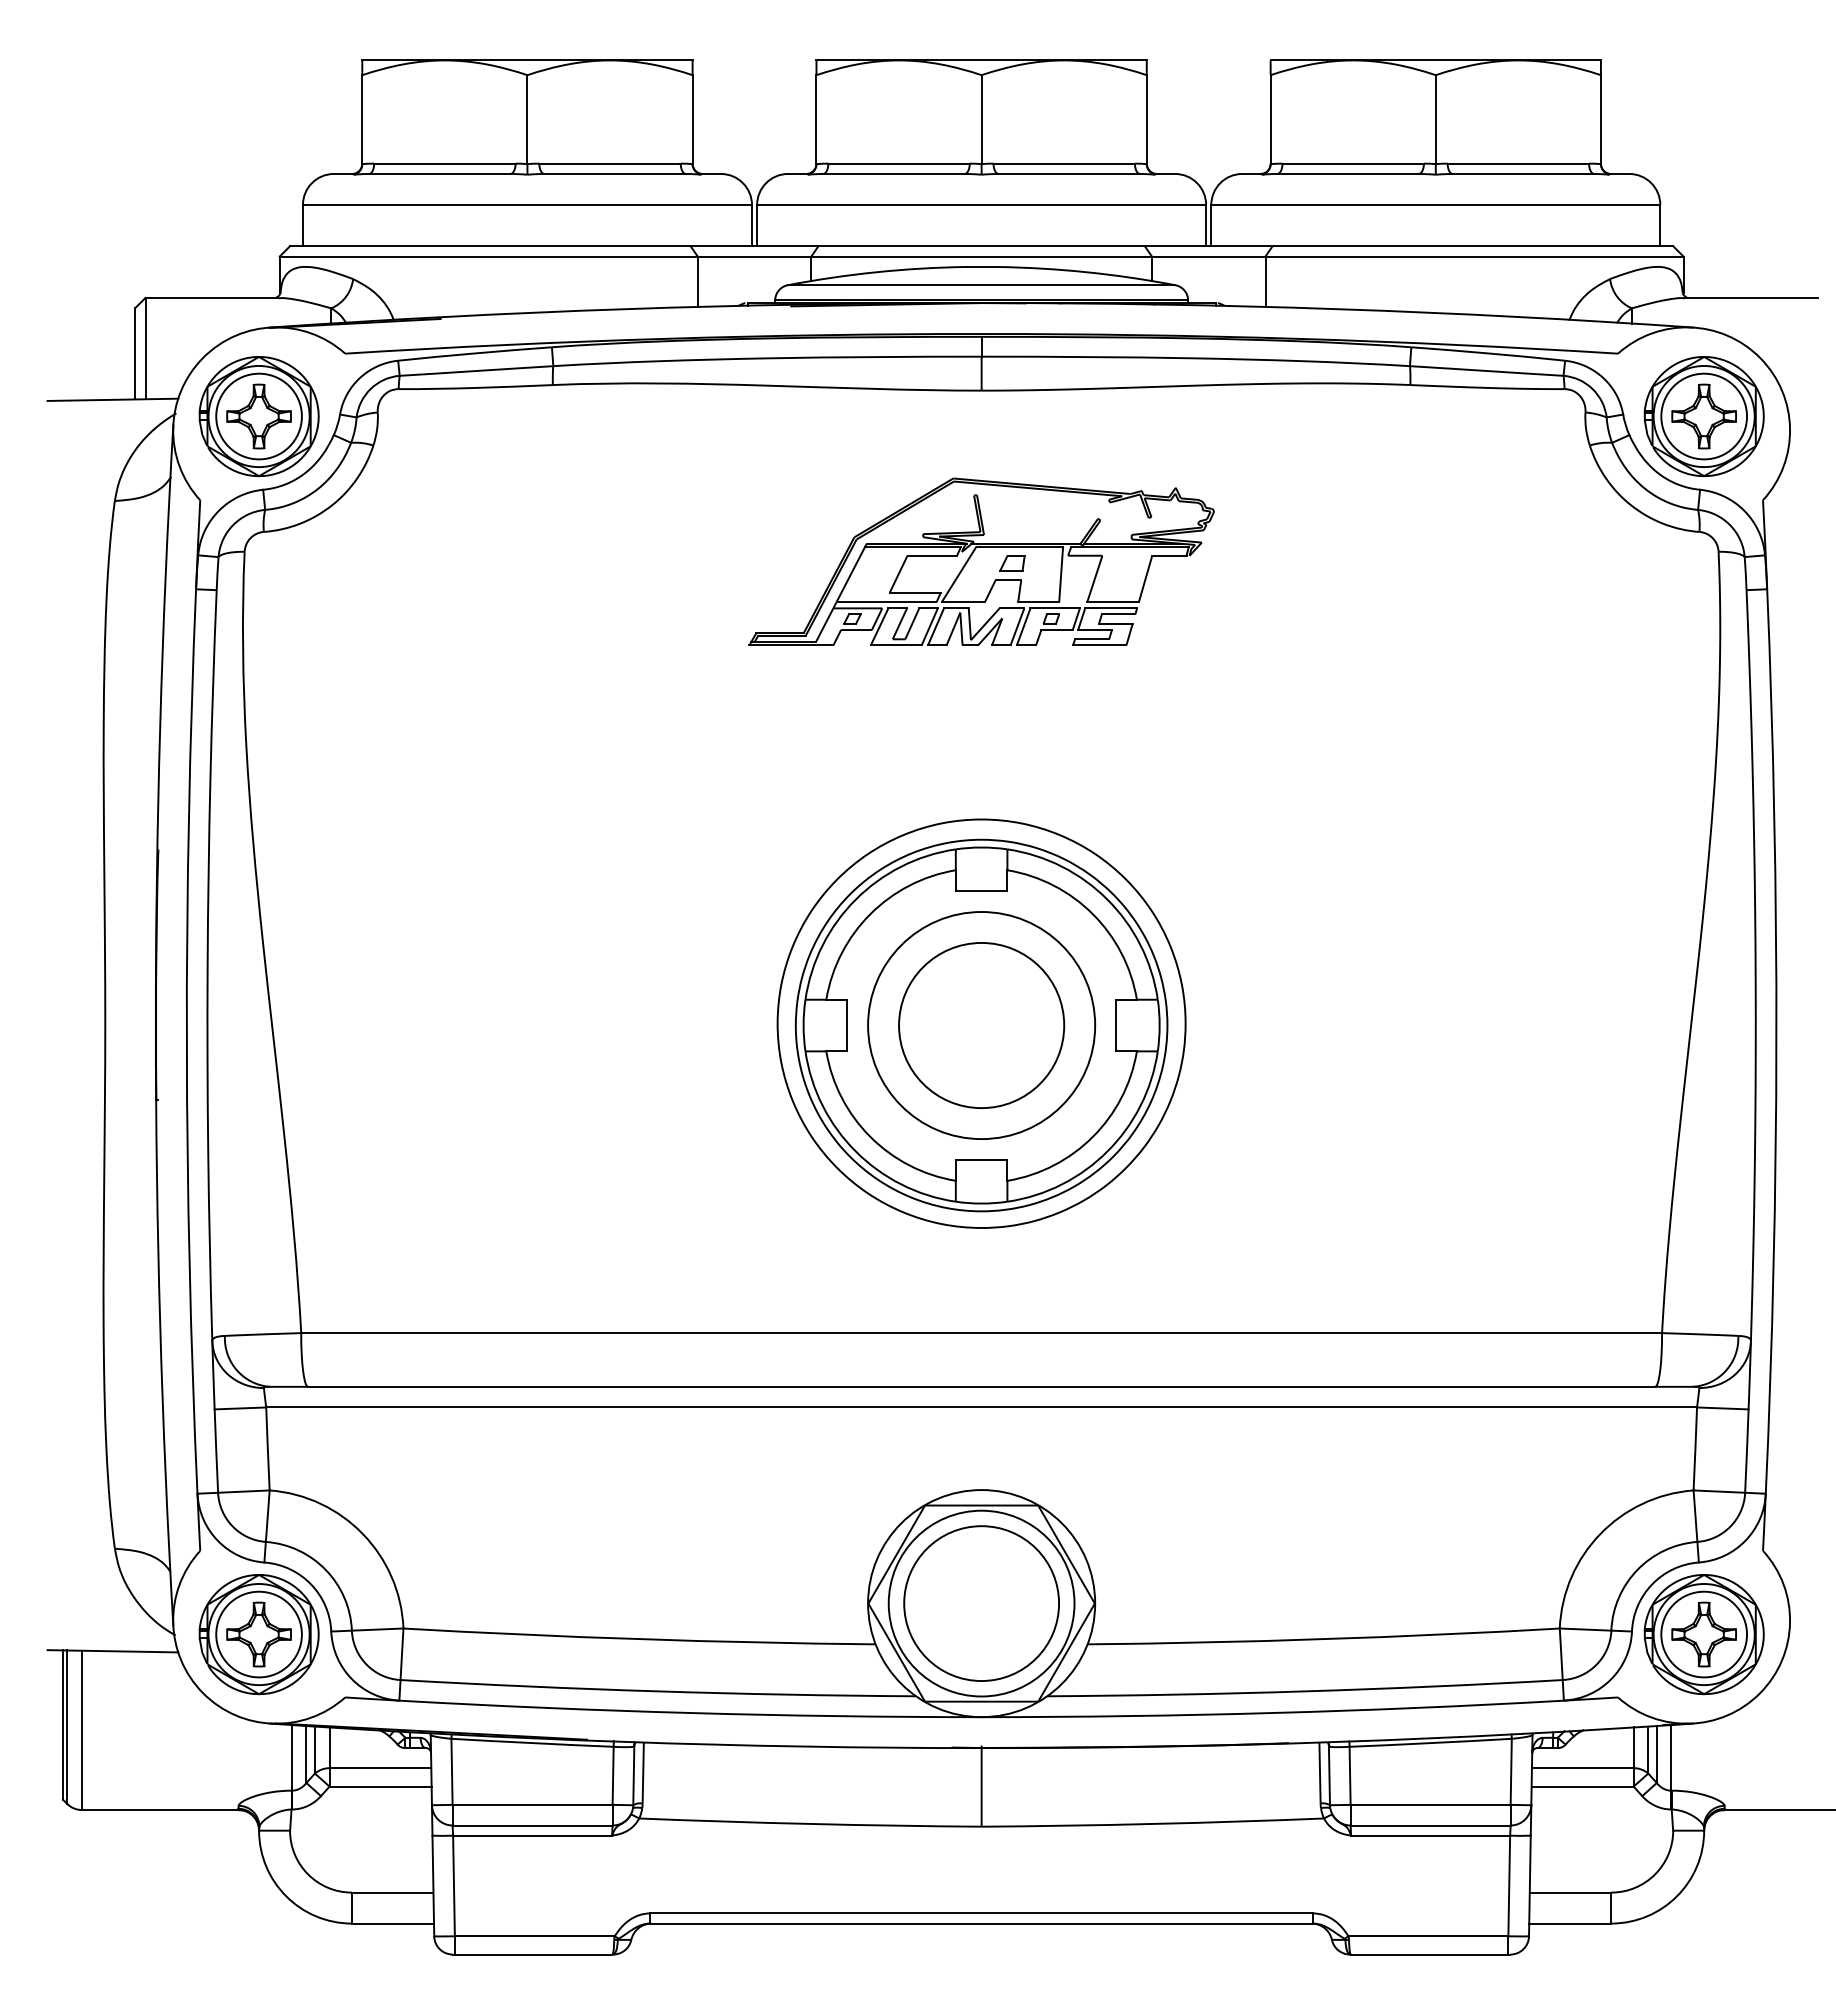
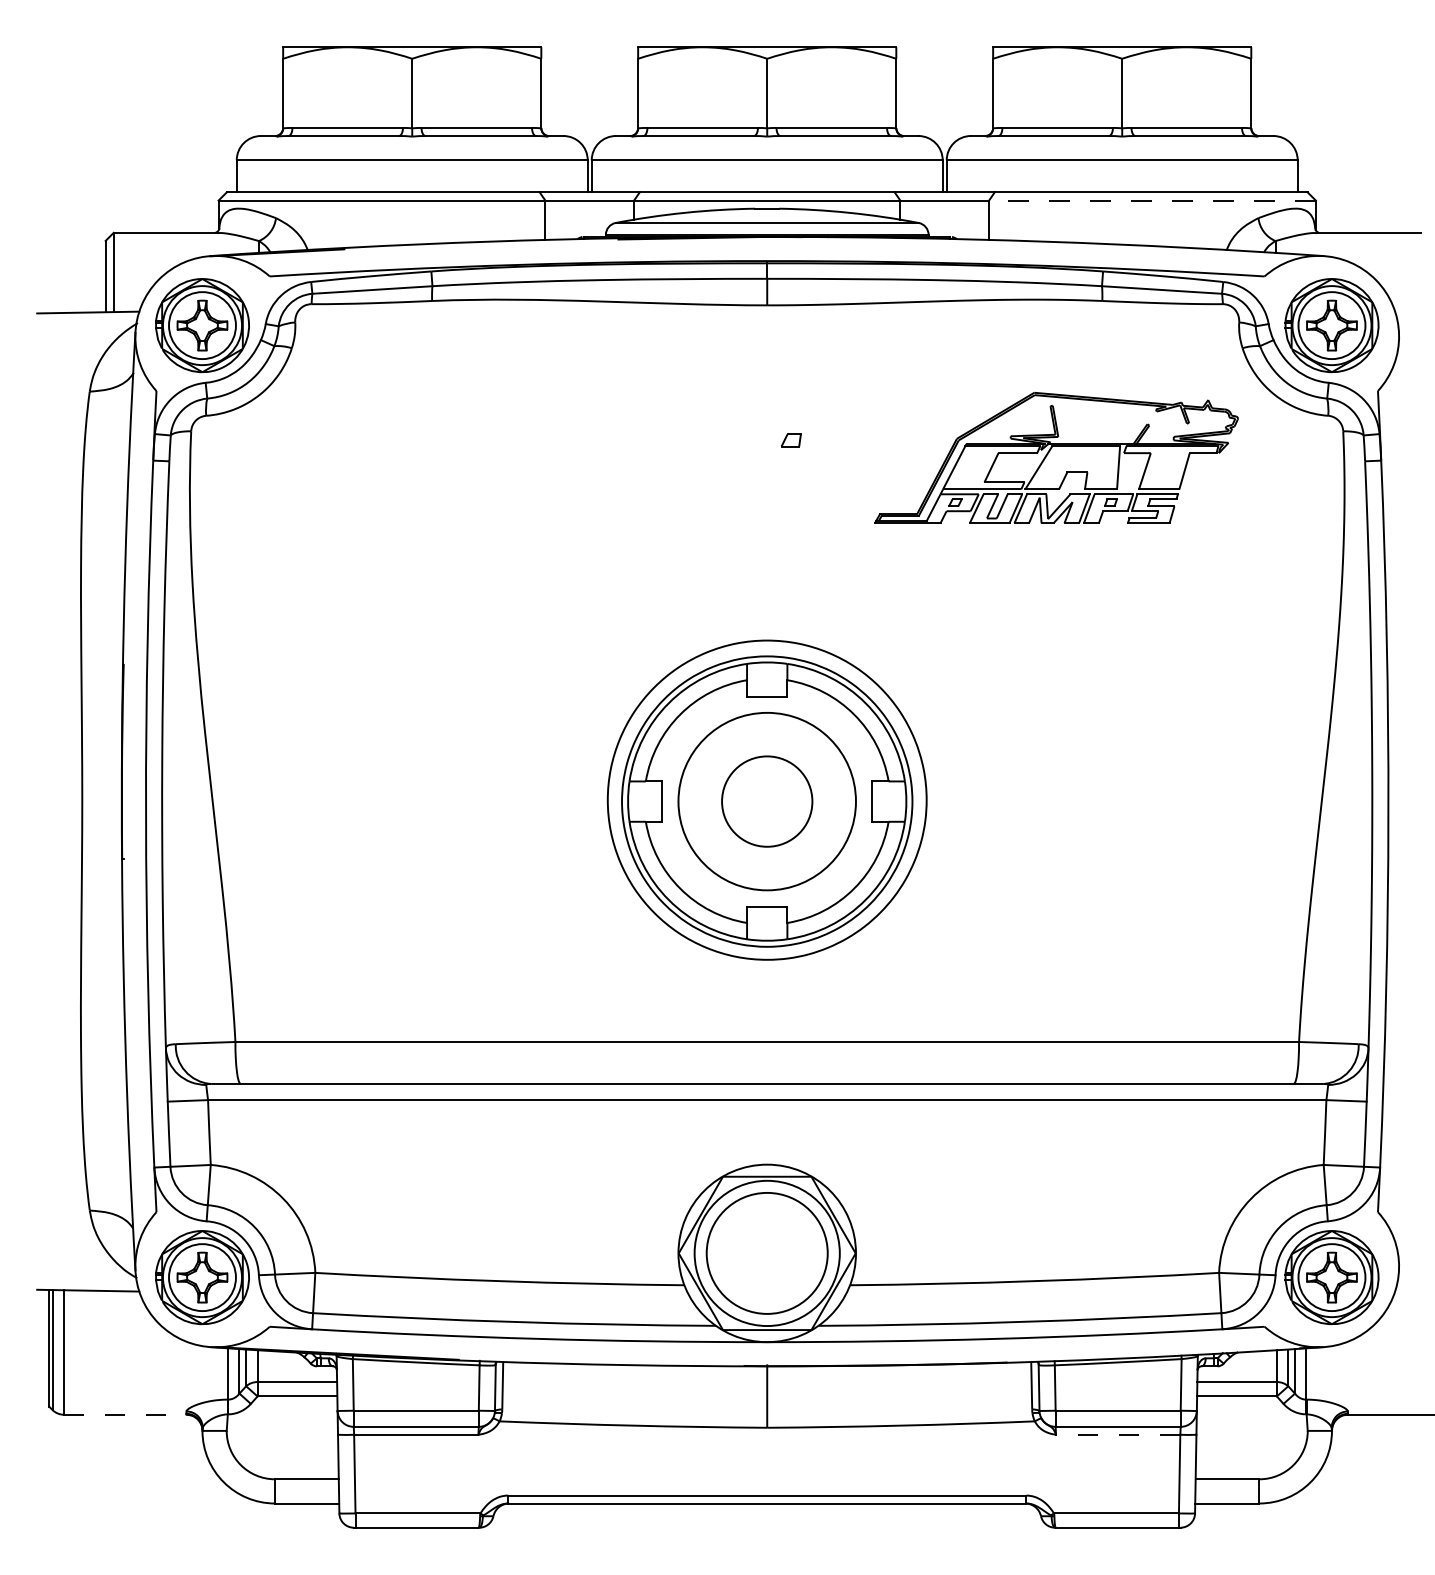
line: (1474, 256) -> (1152, 200), solid -> dashed
part: (981, 561) -> (1056, 457), moved
circle: (981, 1025) -> (767, 801), size x0.7
line: (160, 1810) -> (125, 1415), solid -> dashed
line: (1430, 1835) -> (1118, 1434), solid -> dashed

